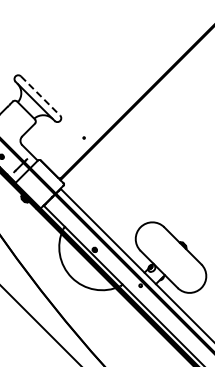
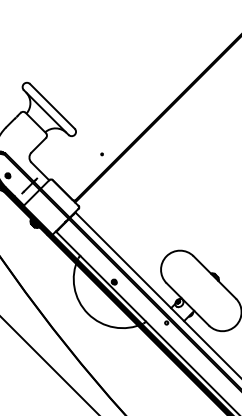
line: (40, 95) -> (52, 105), dashed -> solid

